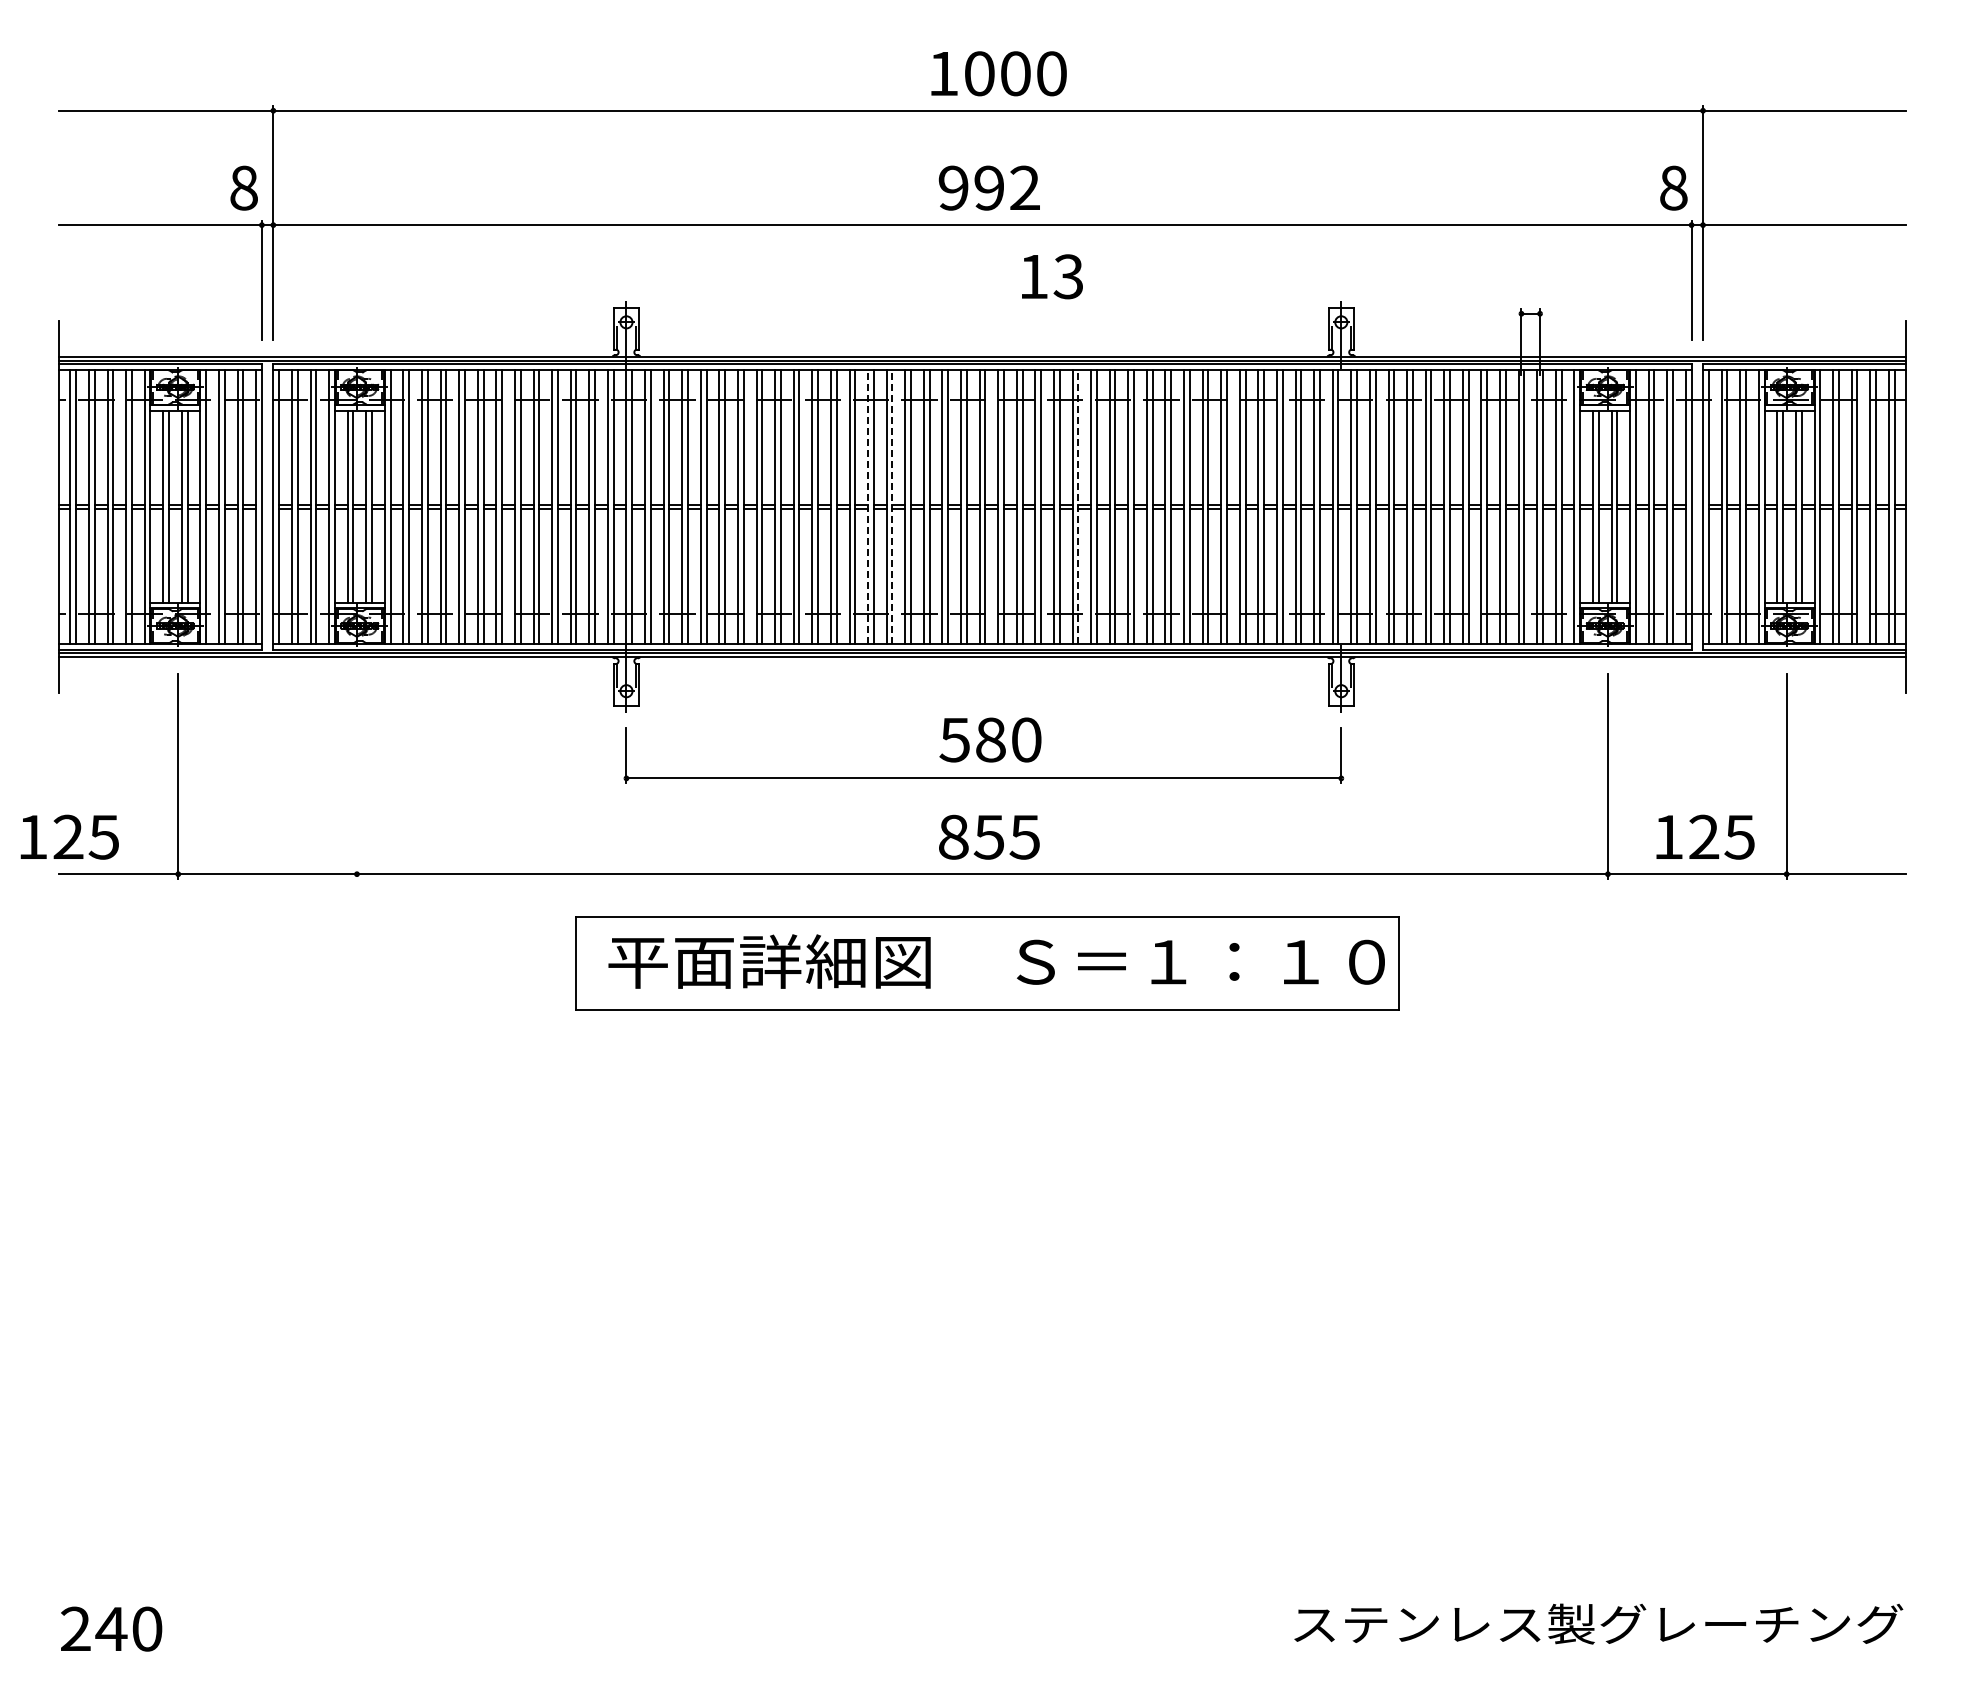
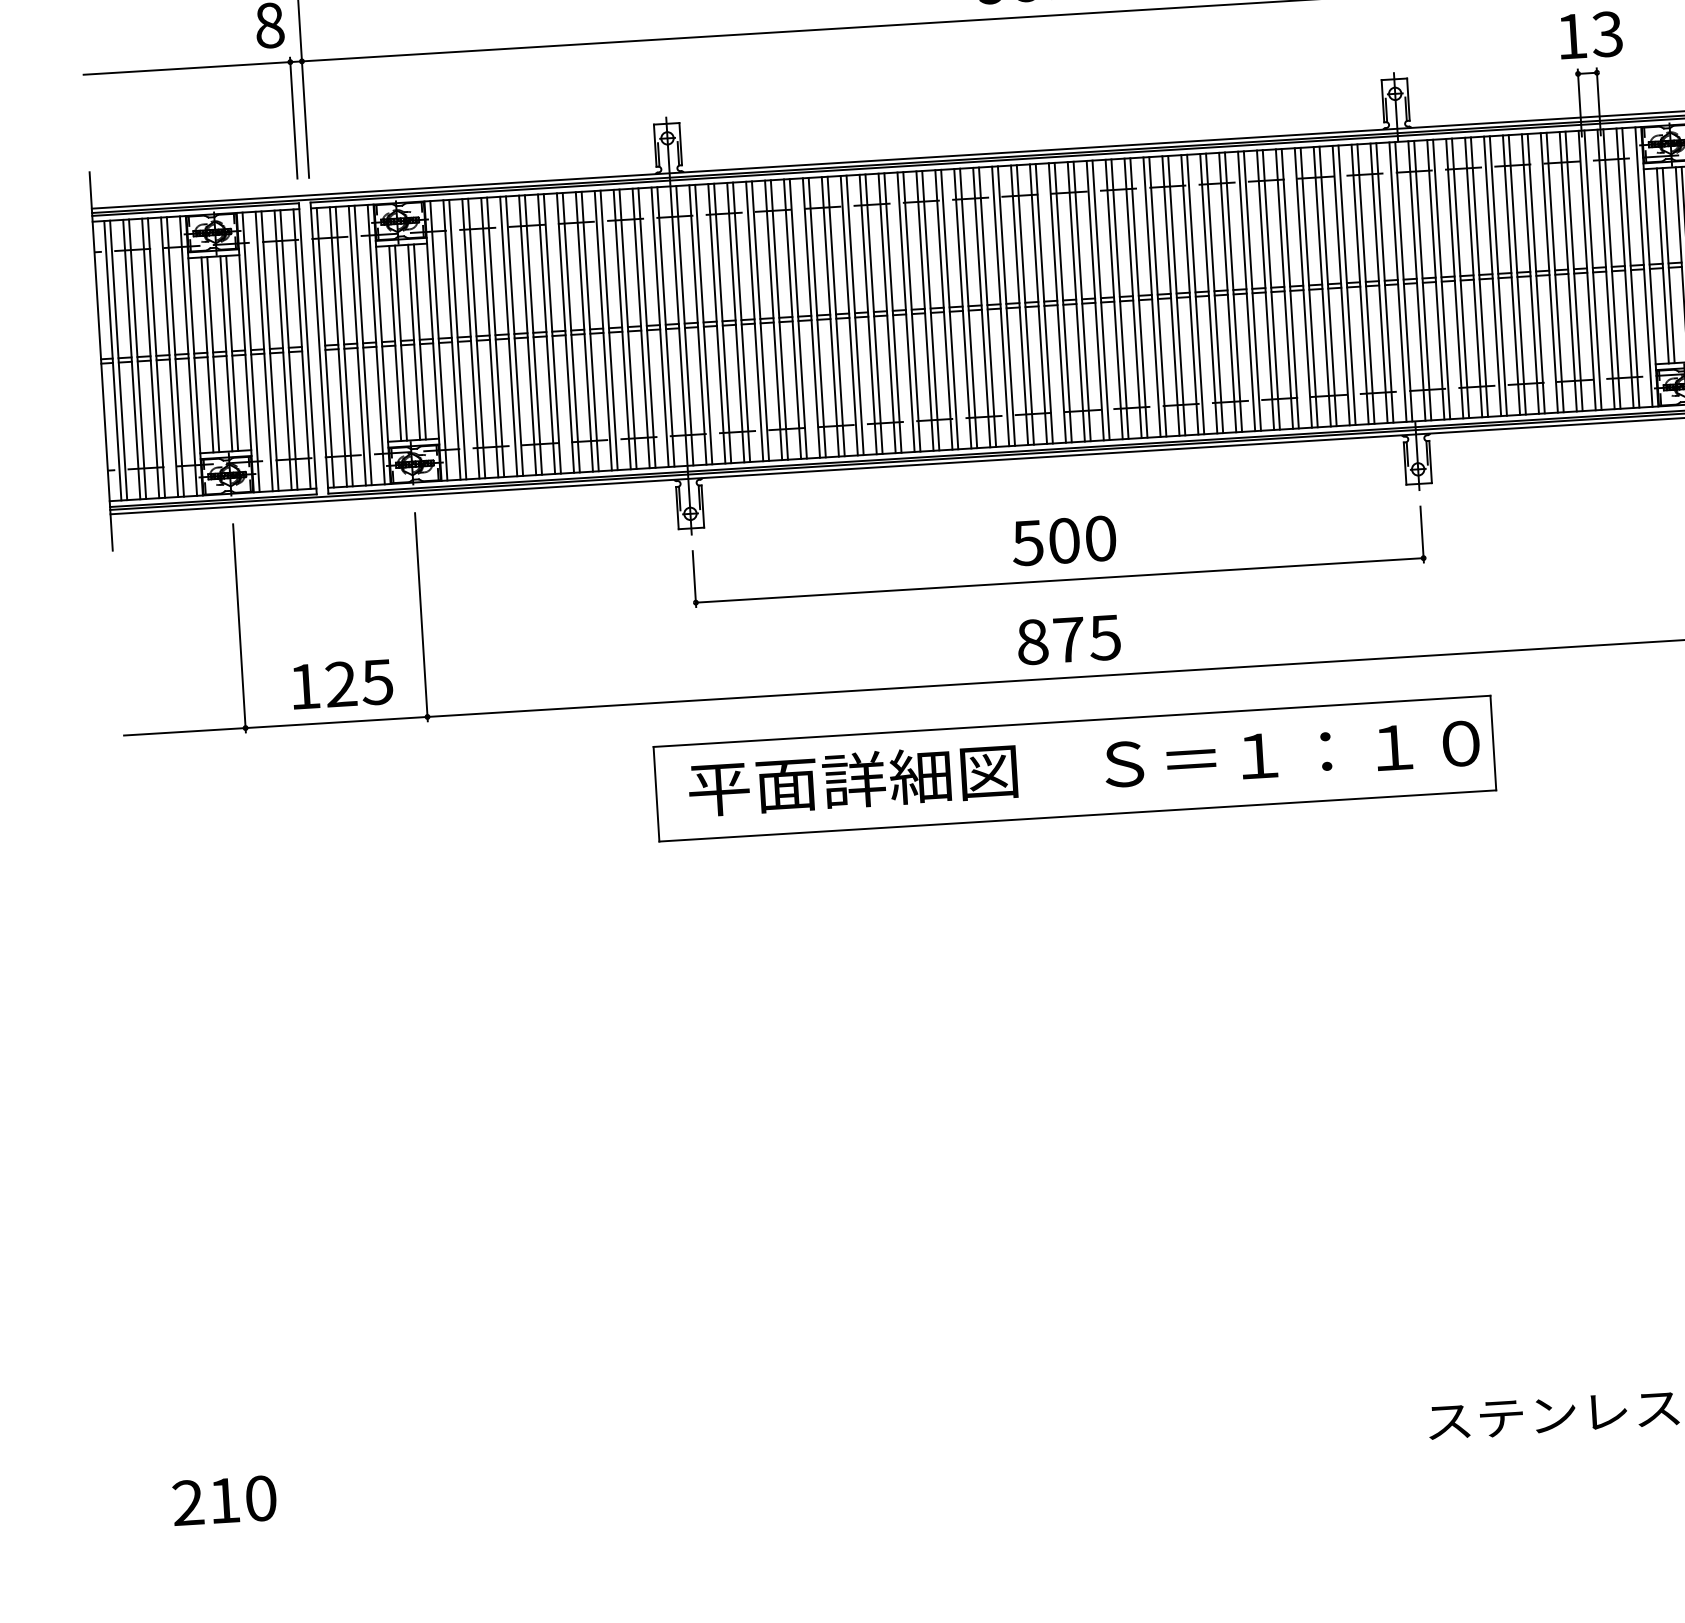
text: (1052, 276) -> (1591, 35), moved
line: (868, 506) -> (925, 310), dashed -> solid
line: (892, 506) -> (949, 309), dashed -> solid
line: (1078, 506) -> (1139, 297), dashed -> solid
text: (990, 739) -> (1064, 540), 580 -> 500
line: (356, 776) -> (420, 617), added
text: (69, 836) -> (342, 683), moved
text: (988, 837) -> (1068, 640), 855 -> 875
text: (111, 1628) -> (224, 1500), 240 -> 210

